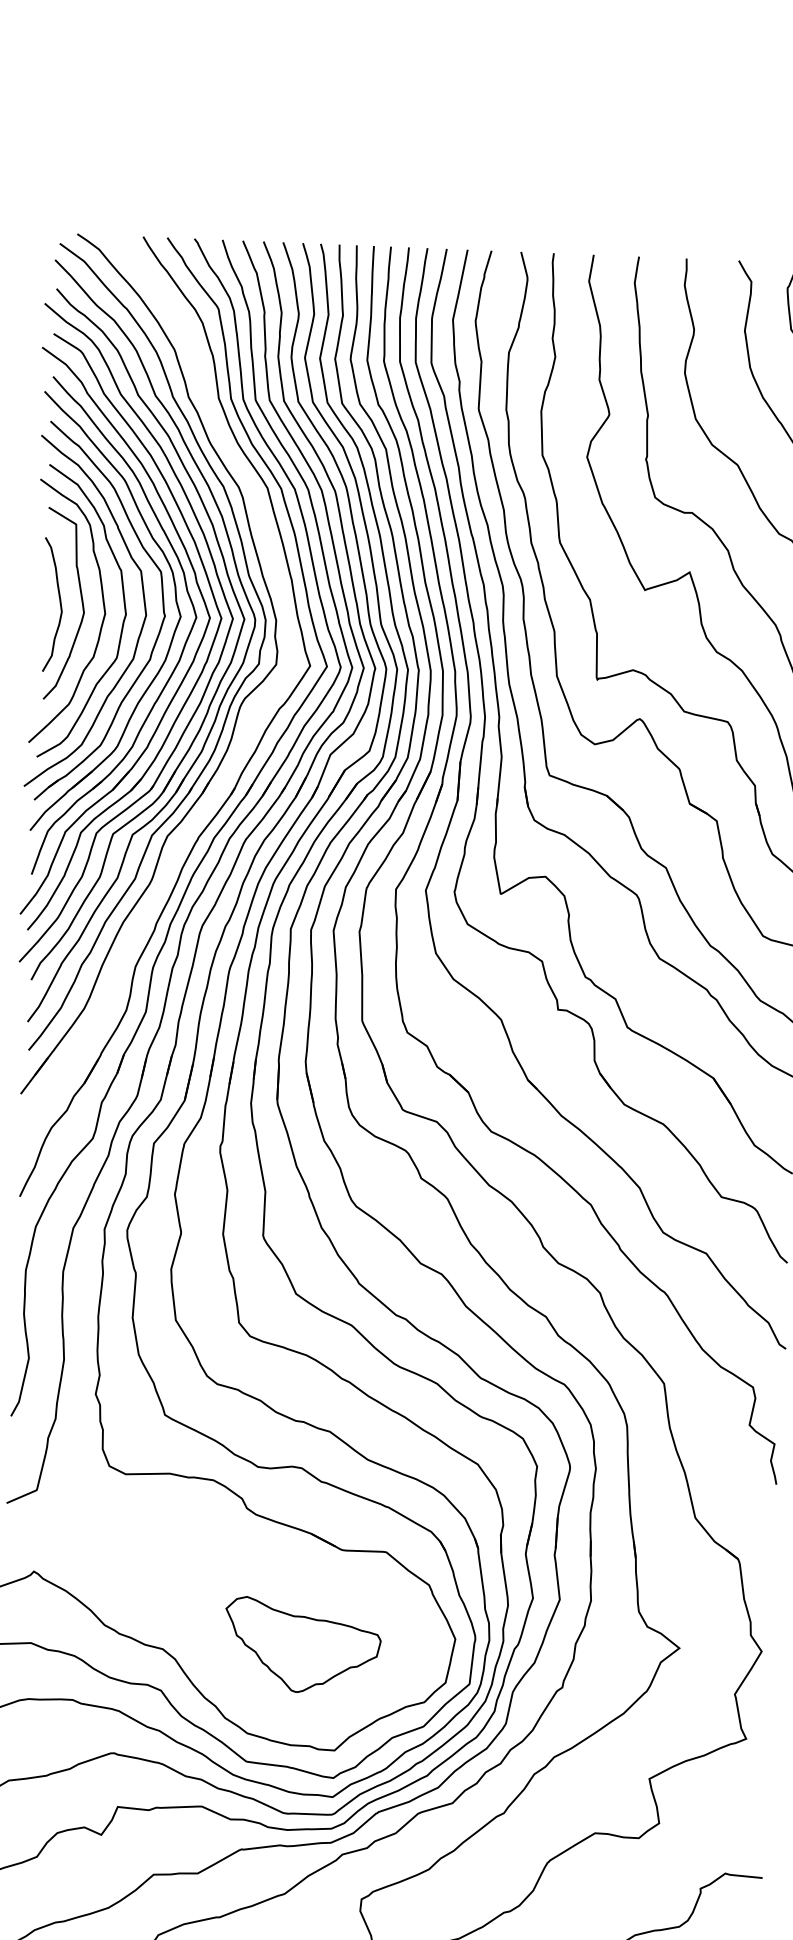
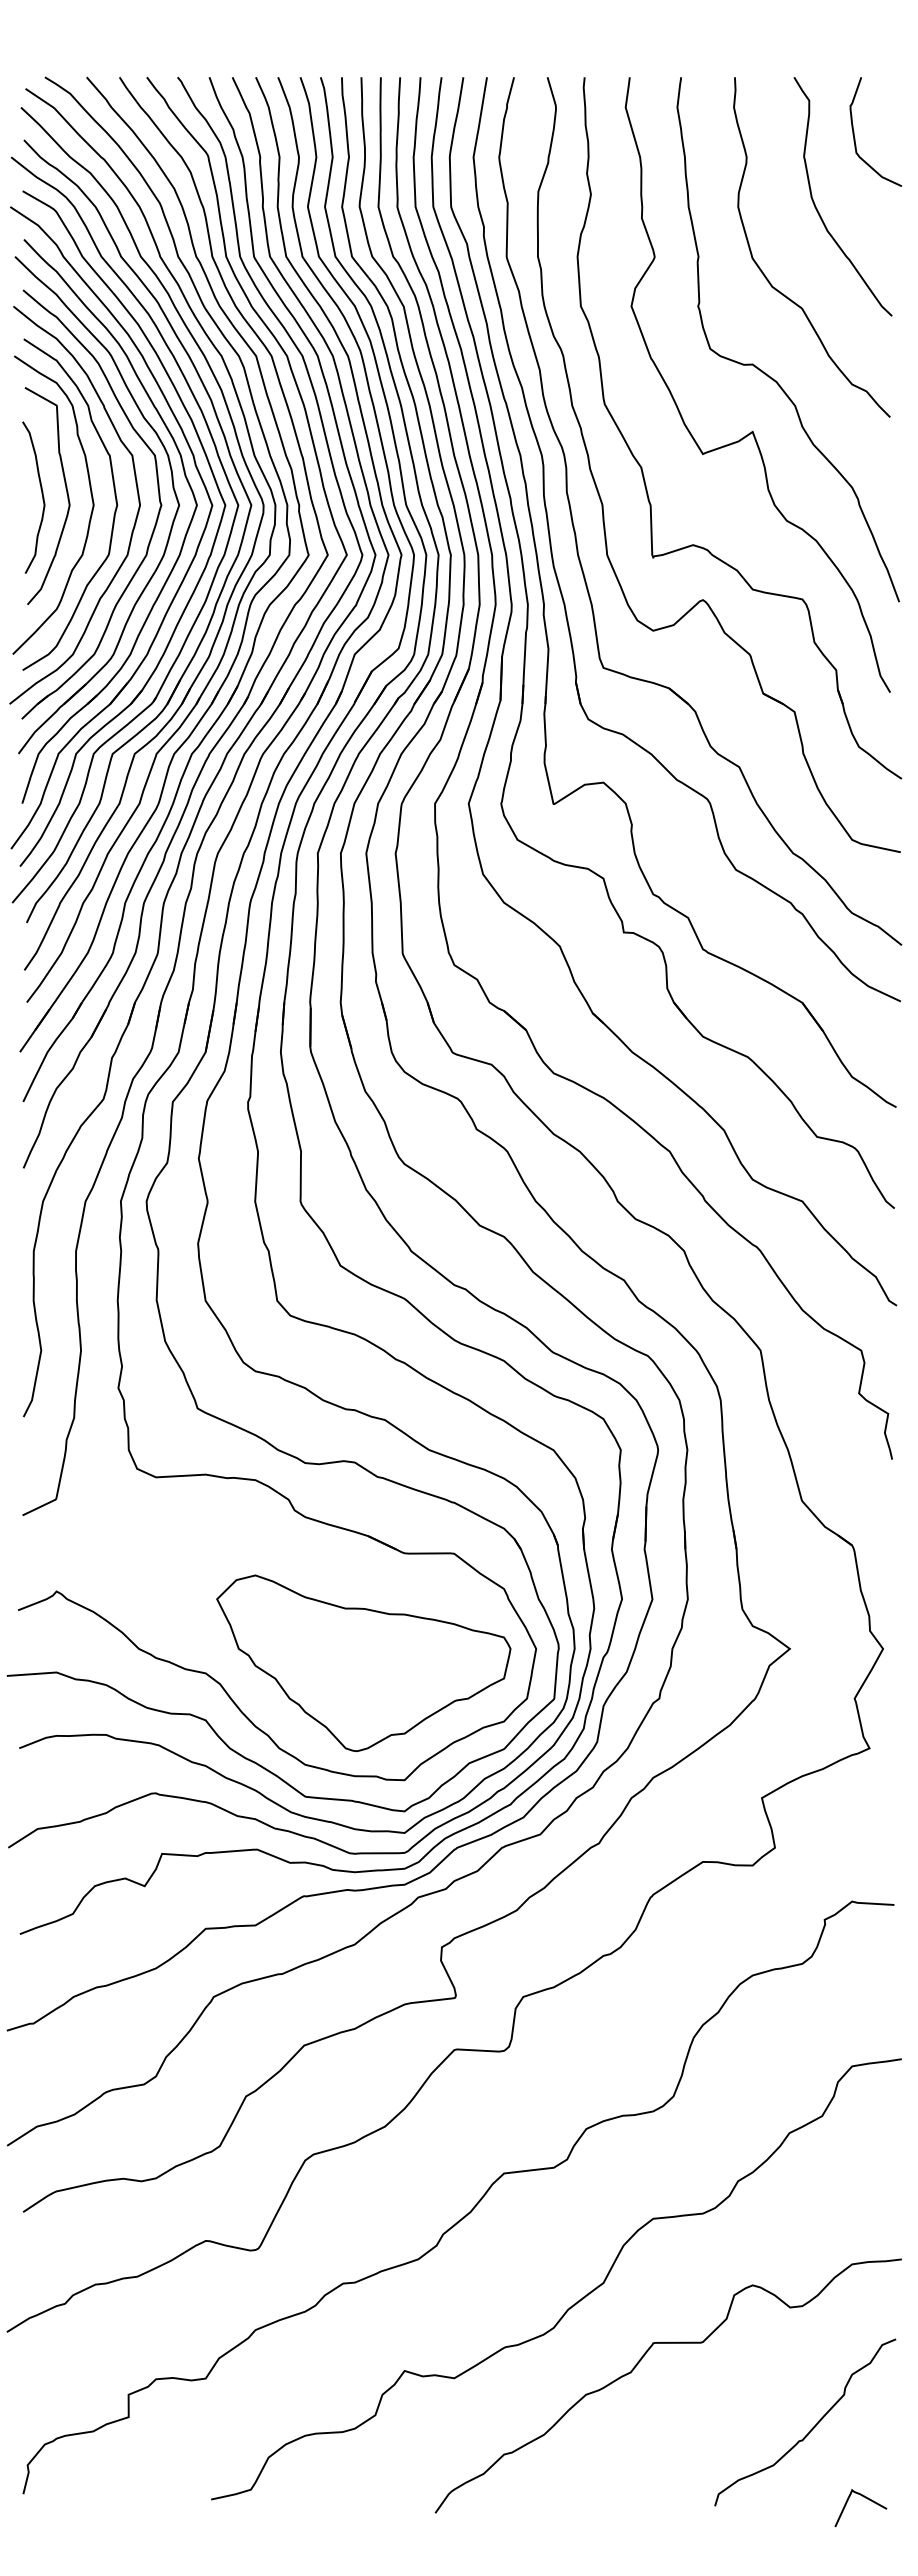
part: (247, 724) -> (259, 623), added
part: (302, 1645) -> (363, 1662), size x1.67

